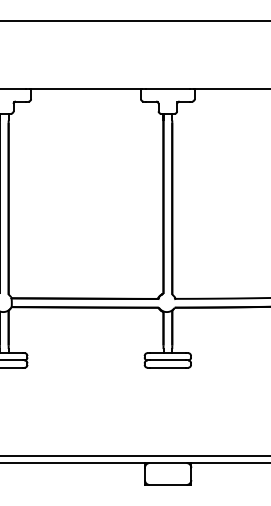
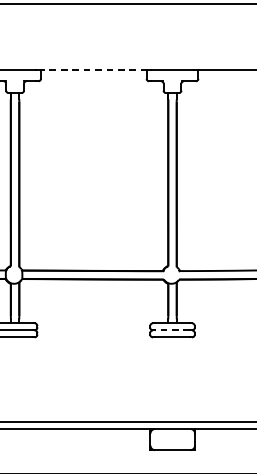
line: (86, 89) -> (94, 69), solid -> dashed
line: (167, 360) -> (172, 330), solid -> dashed

